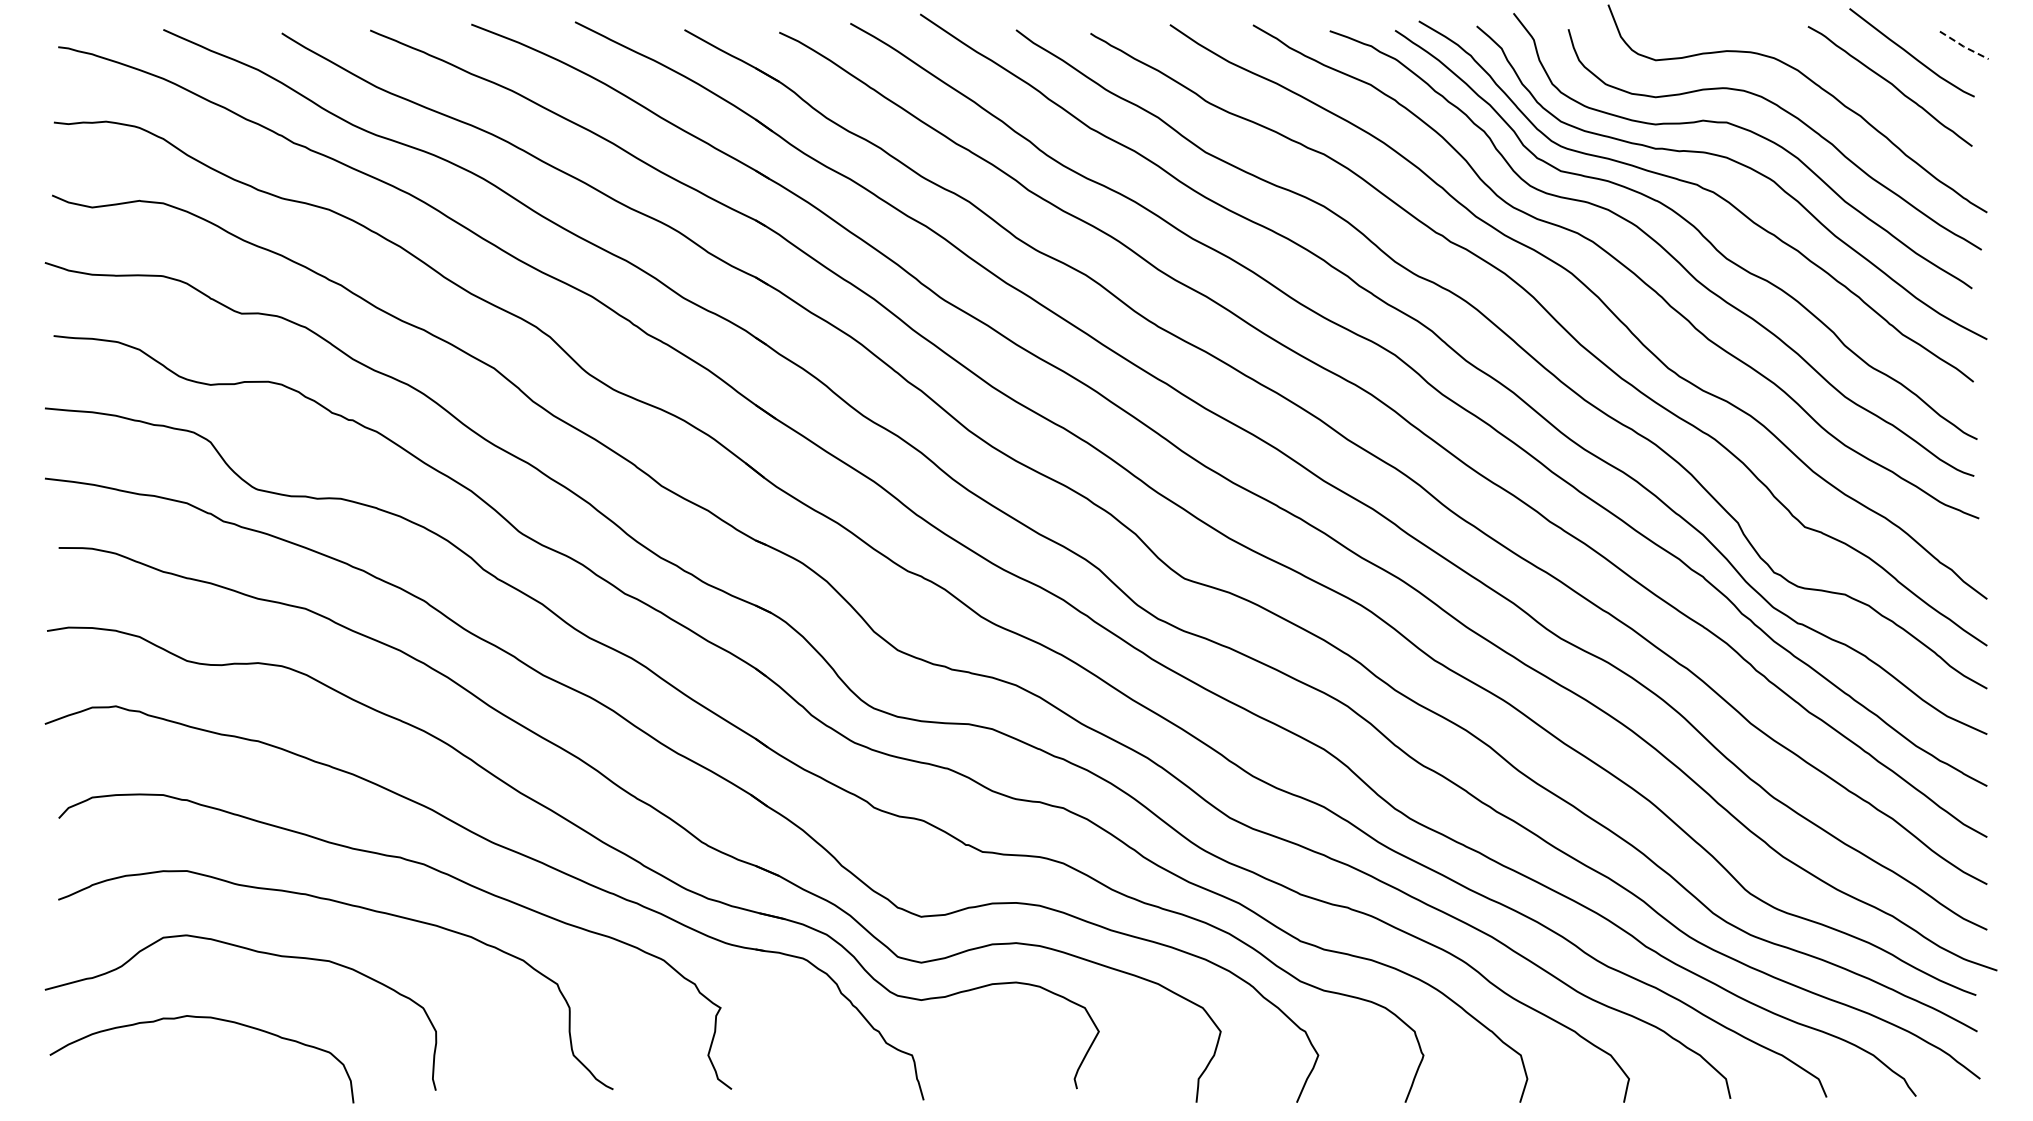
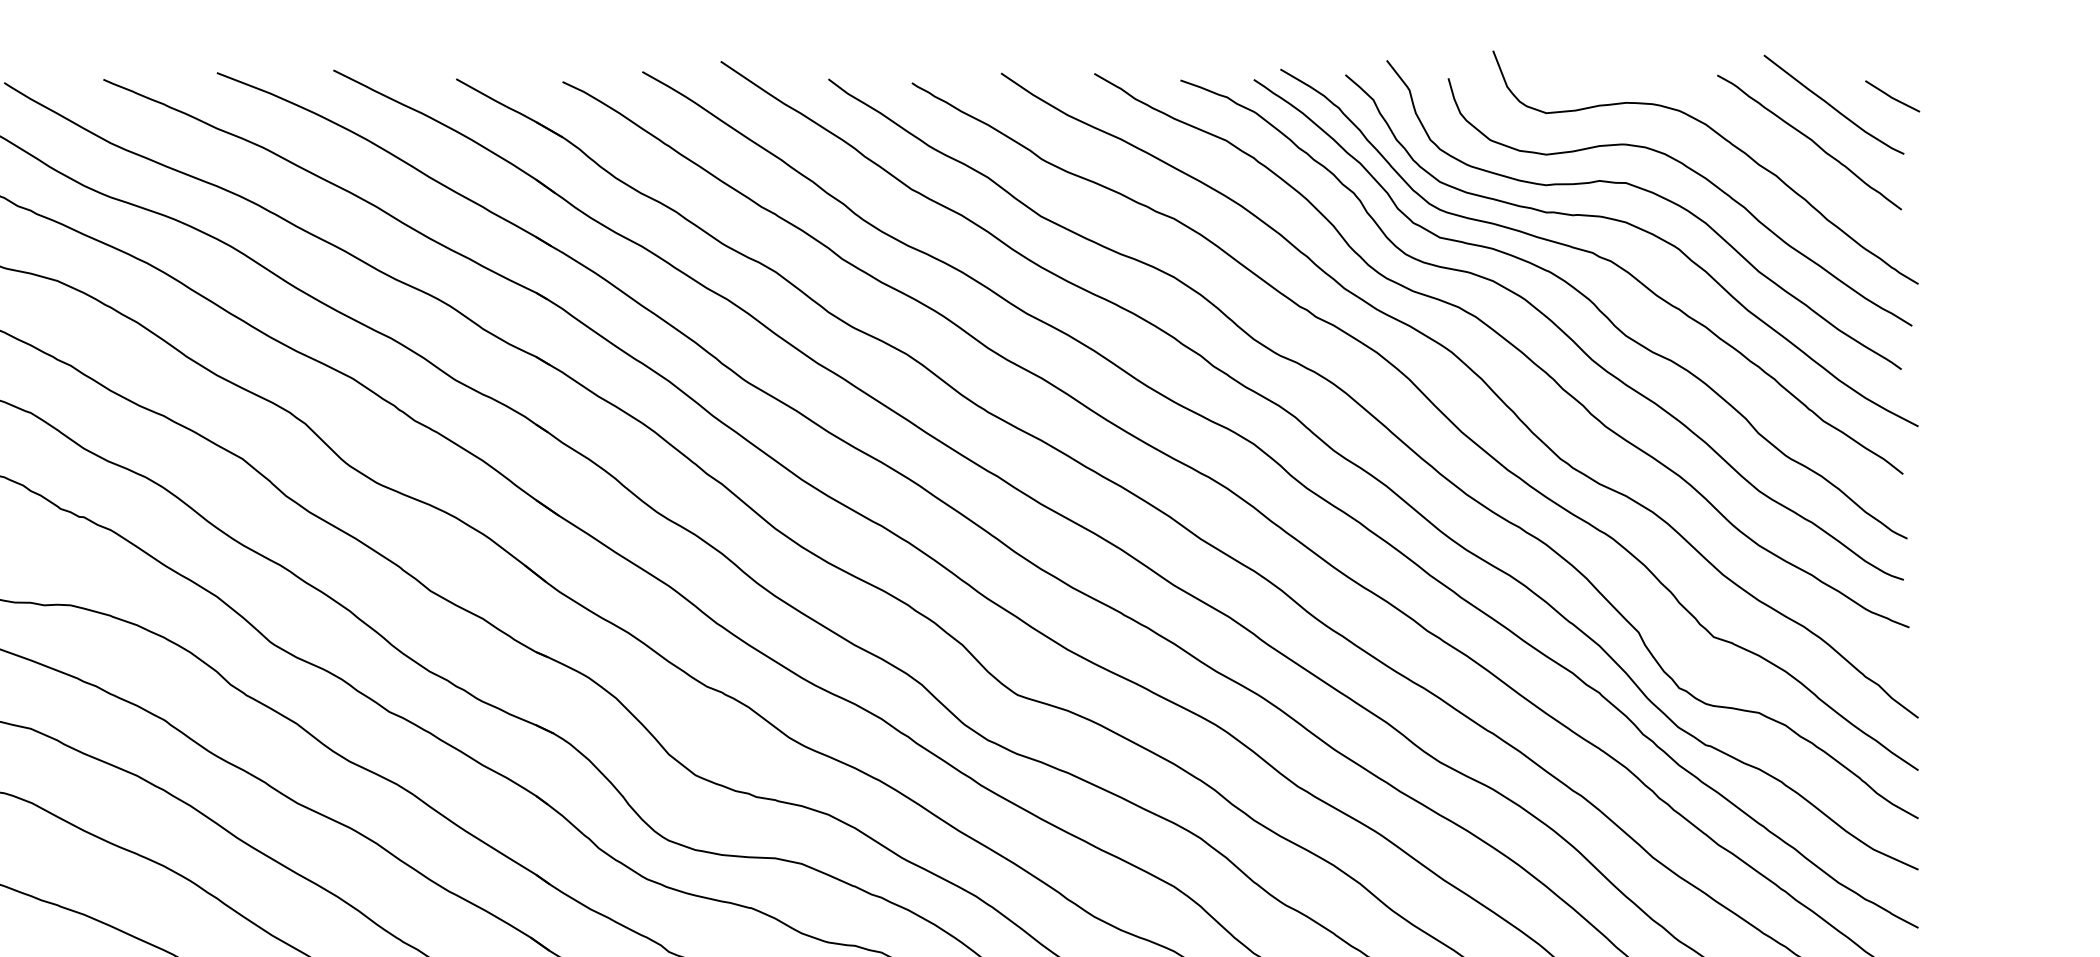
line: (1963, 46) -> (1891, 97), dashed -> solid

